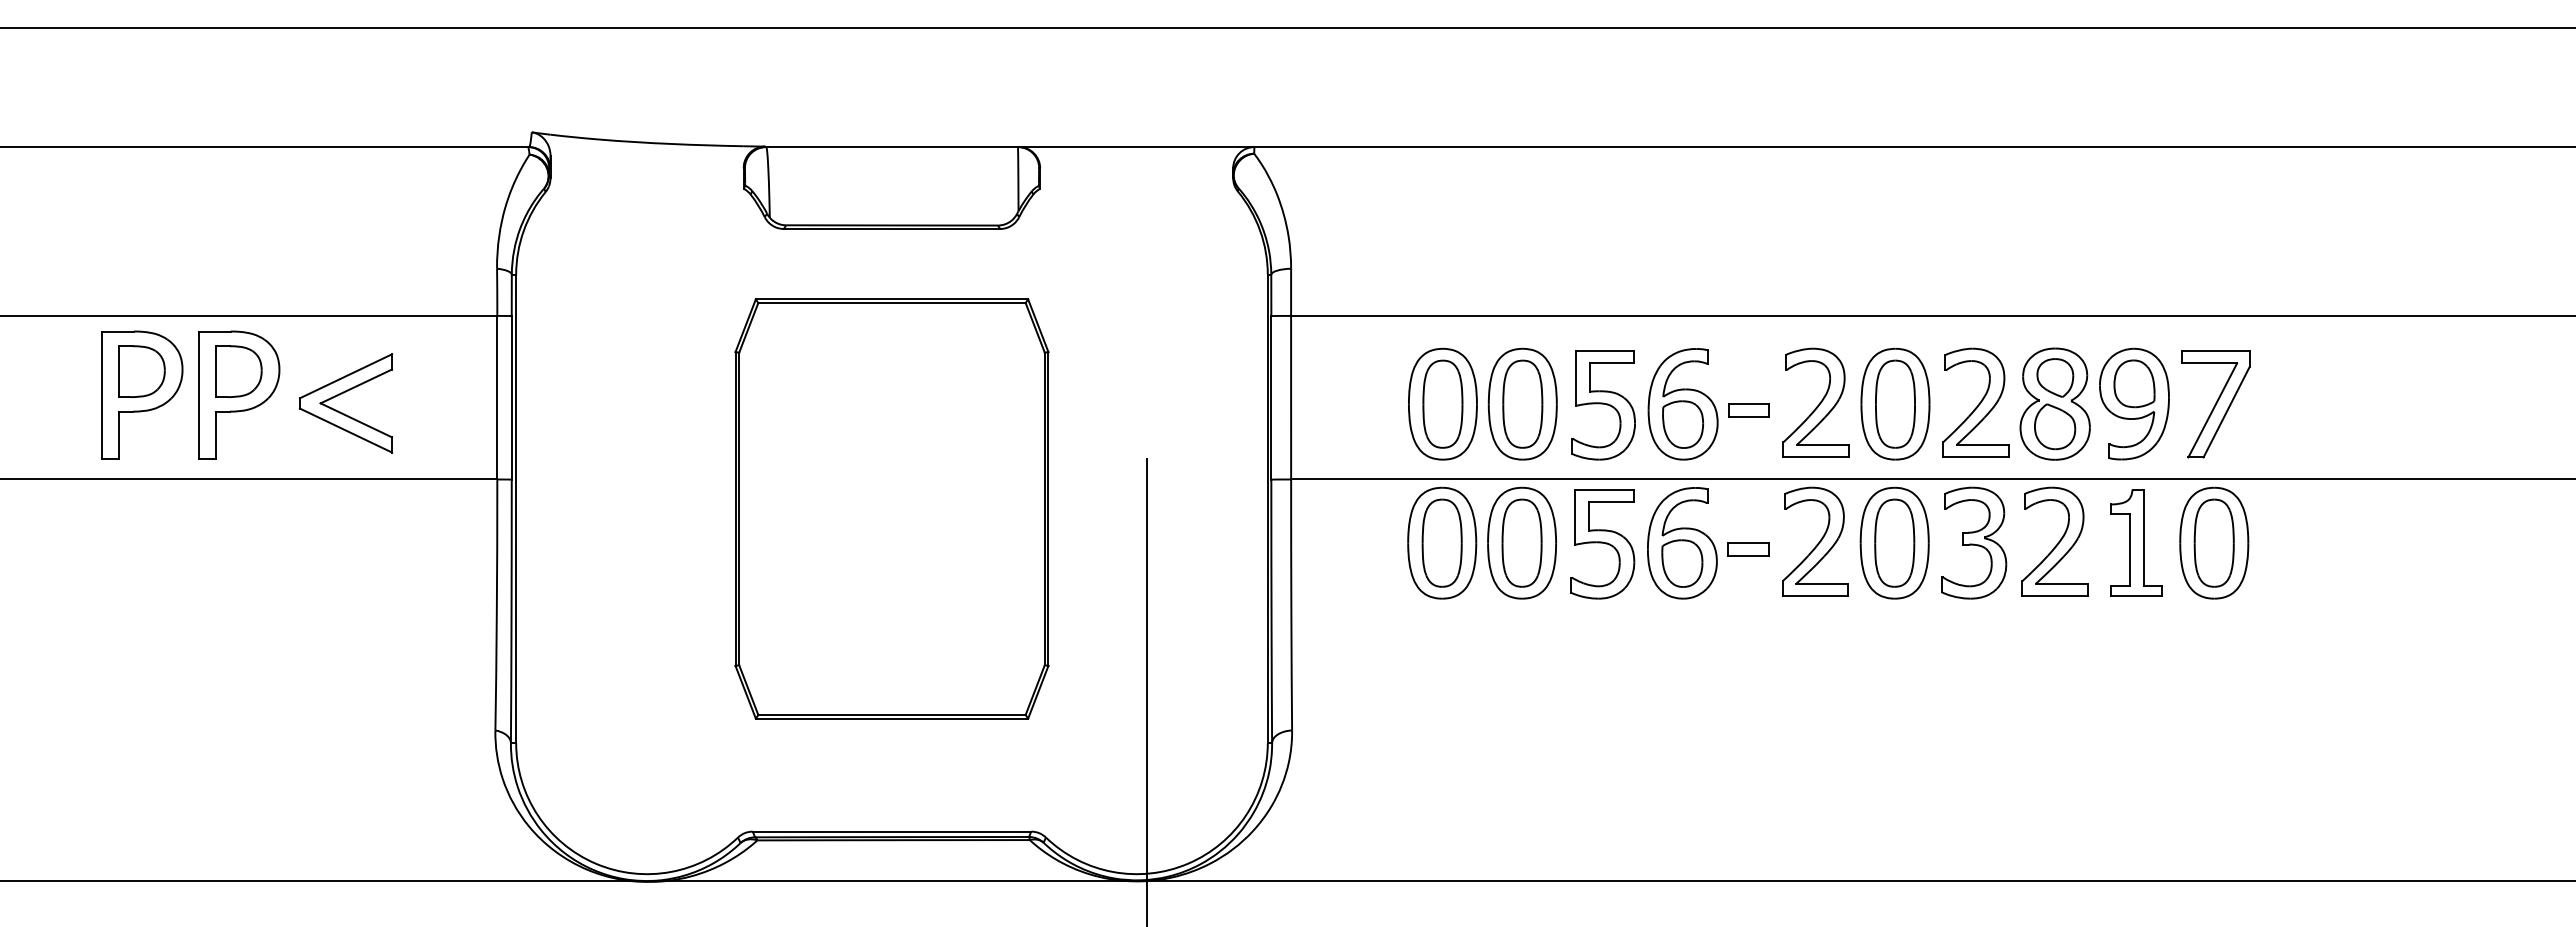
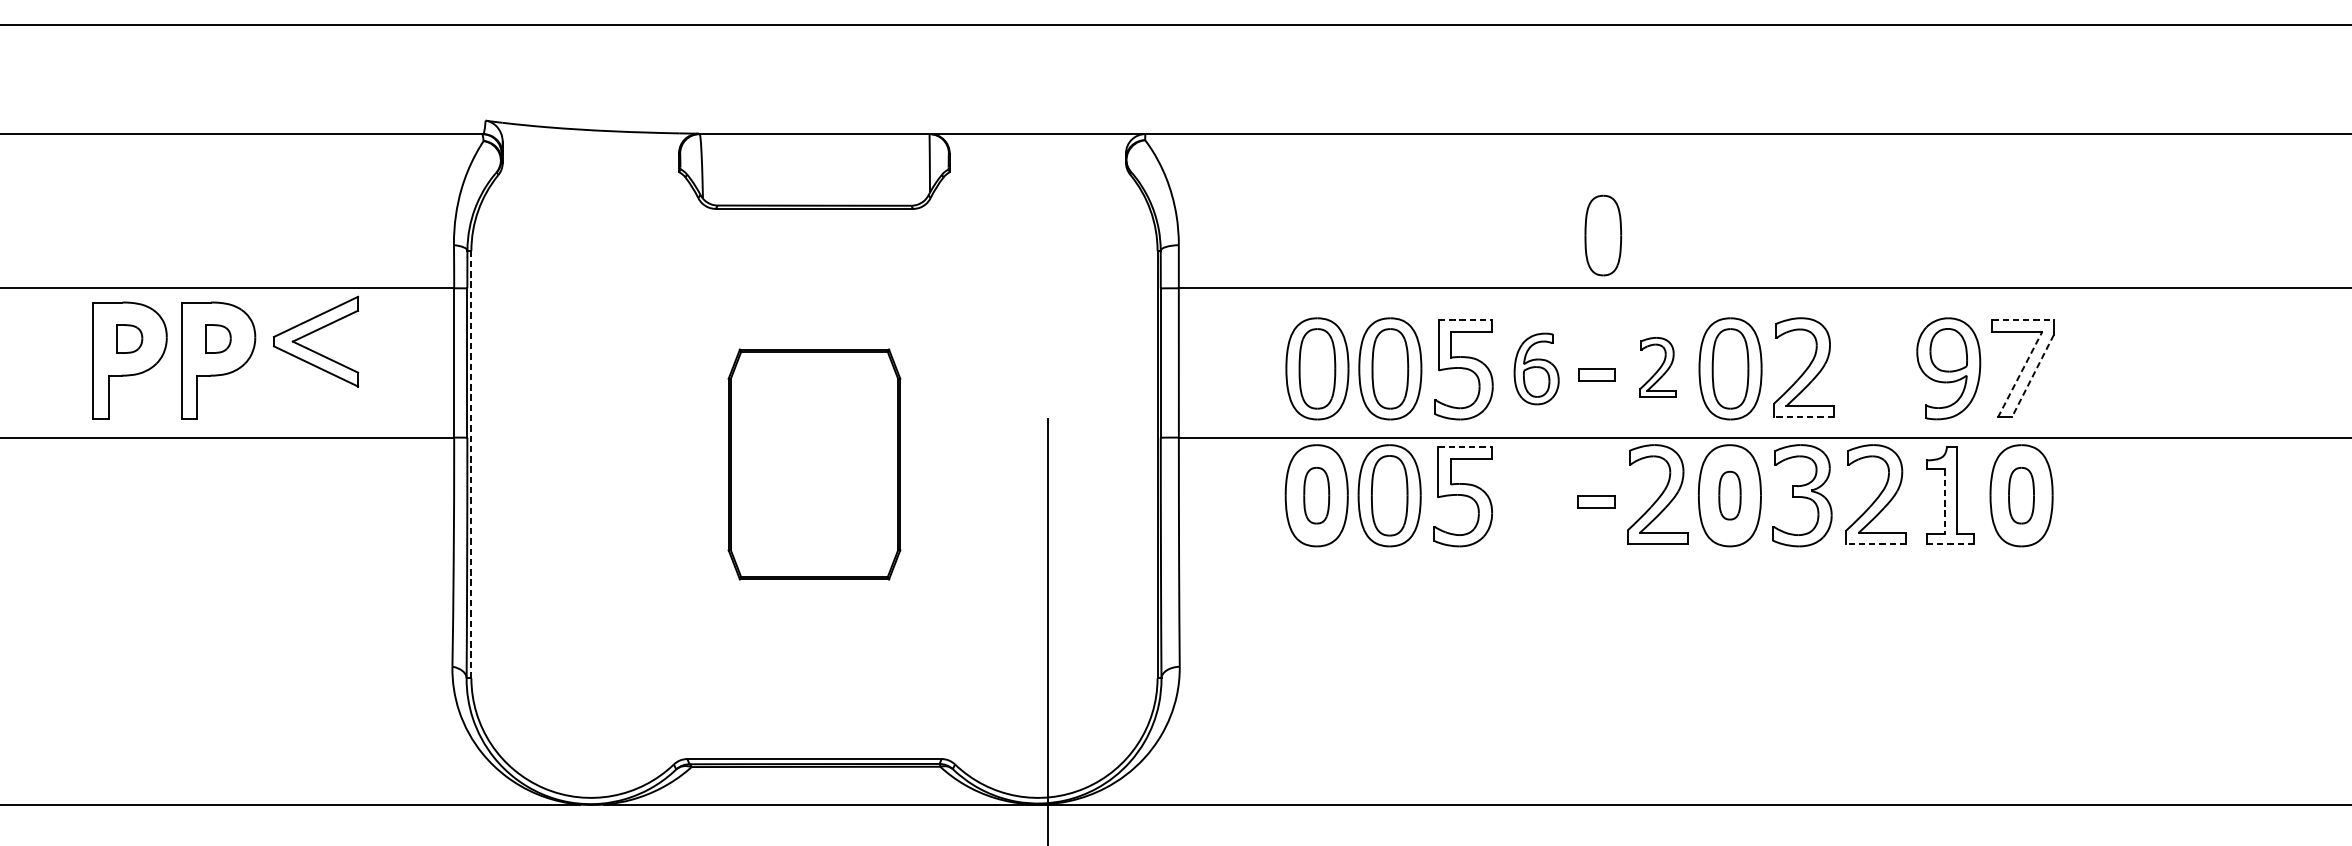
part: (1755, 257) -> (1602, 234), added
line: (1605, 350) -> (1465, 319), solid -> dashed
line: (2215, 350) -> (2022, 319), solid -> dashed
part: (141, 371) -> (129, 339), size x0.6
part: (238, 371) -> (217, 339), size x0.6
part: (1815, 402) -> (1657, 367), size x0.6
part: (2054, 403) -> (1875, 368), removed
part: (1682, 404) -> (1536, 369), size x0.7
line: (2212, 410) -> (2019, 374), solid -> dashed
part: (340, 411) -> (311, 349), moved
line: (2226, 412) -> (2032, 376), solid -> dashed
line: (1975, 457) -> (1803, 417), solid -> dashed
line: (1604, 489) -> (1464, 446), solid -> dashed
line: (516, 508) -> (471, 464), solid -> dashed
part: (891, 508) -> (814, 464), size x0.6
part: (1441, 542) -> (1316, 495), size x0.7
part: (1894, 542) -> (1729, 495), size x0.6
part: (2213, 542) -> (2020, 495), size x0.7
part: (1682, 543) -> (1536, 496), removed
line: (2129, 549) -> (1944, 501), solid -> dashed
line: (2055, 596) -> (1876, 544), solid -> dashed
line: (2136, 596) -> (1950, 544), solid -> dashed

